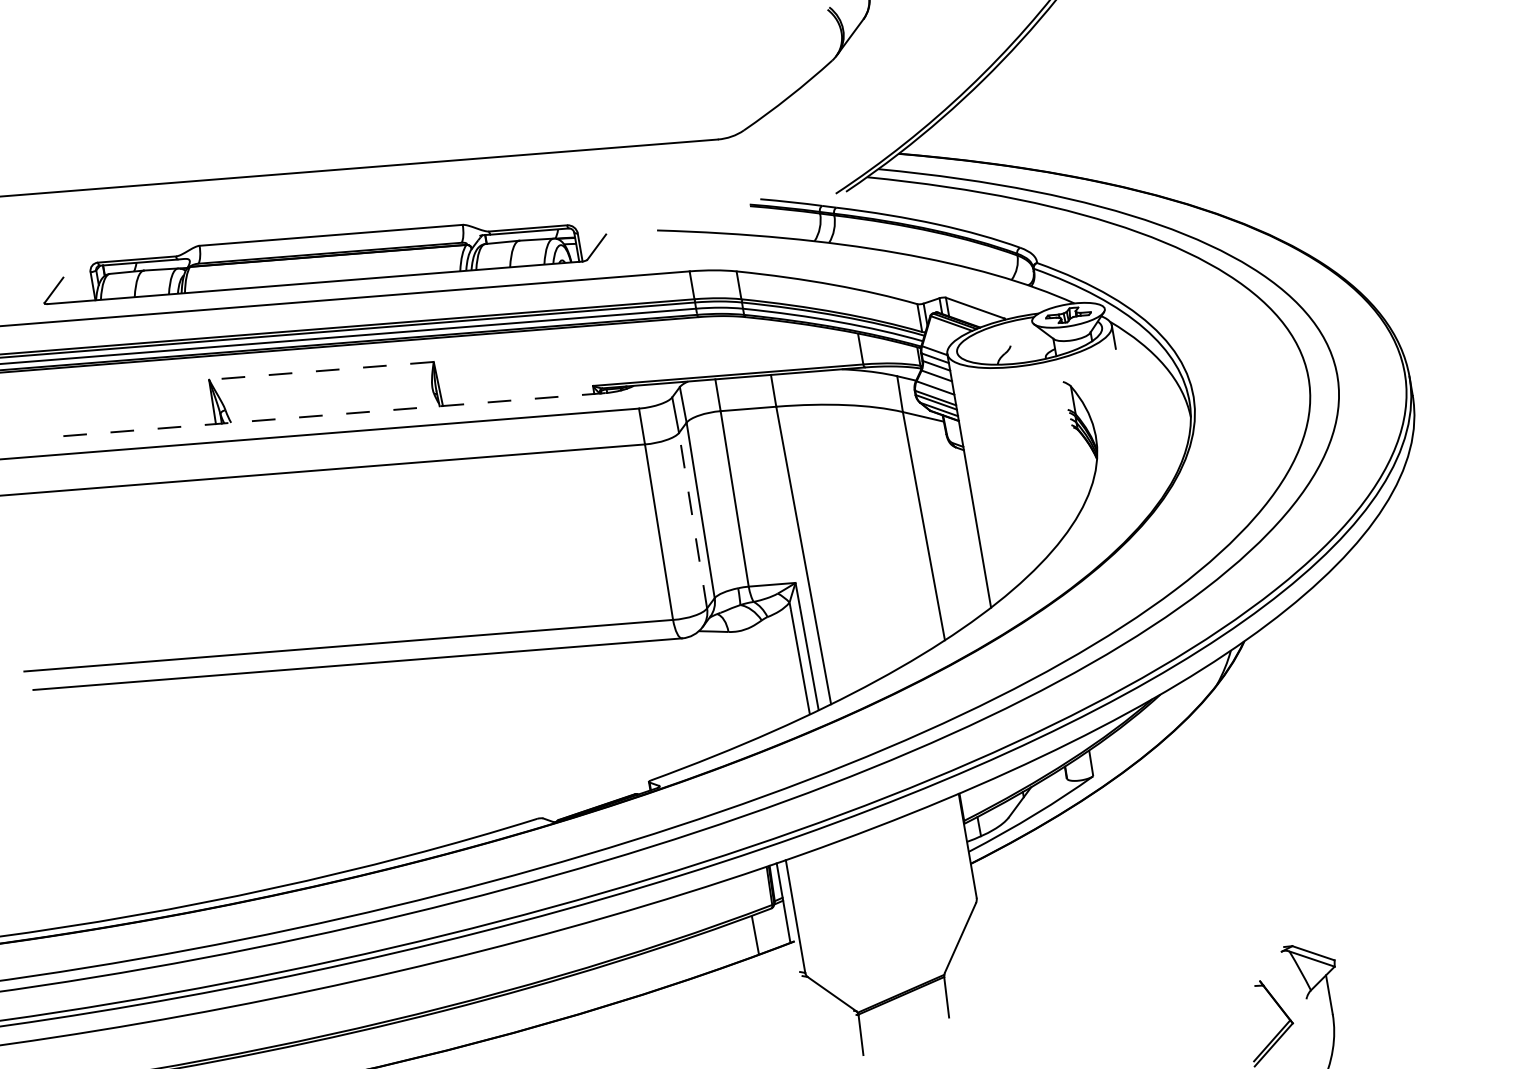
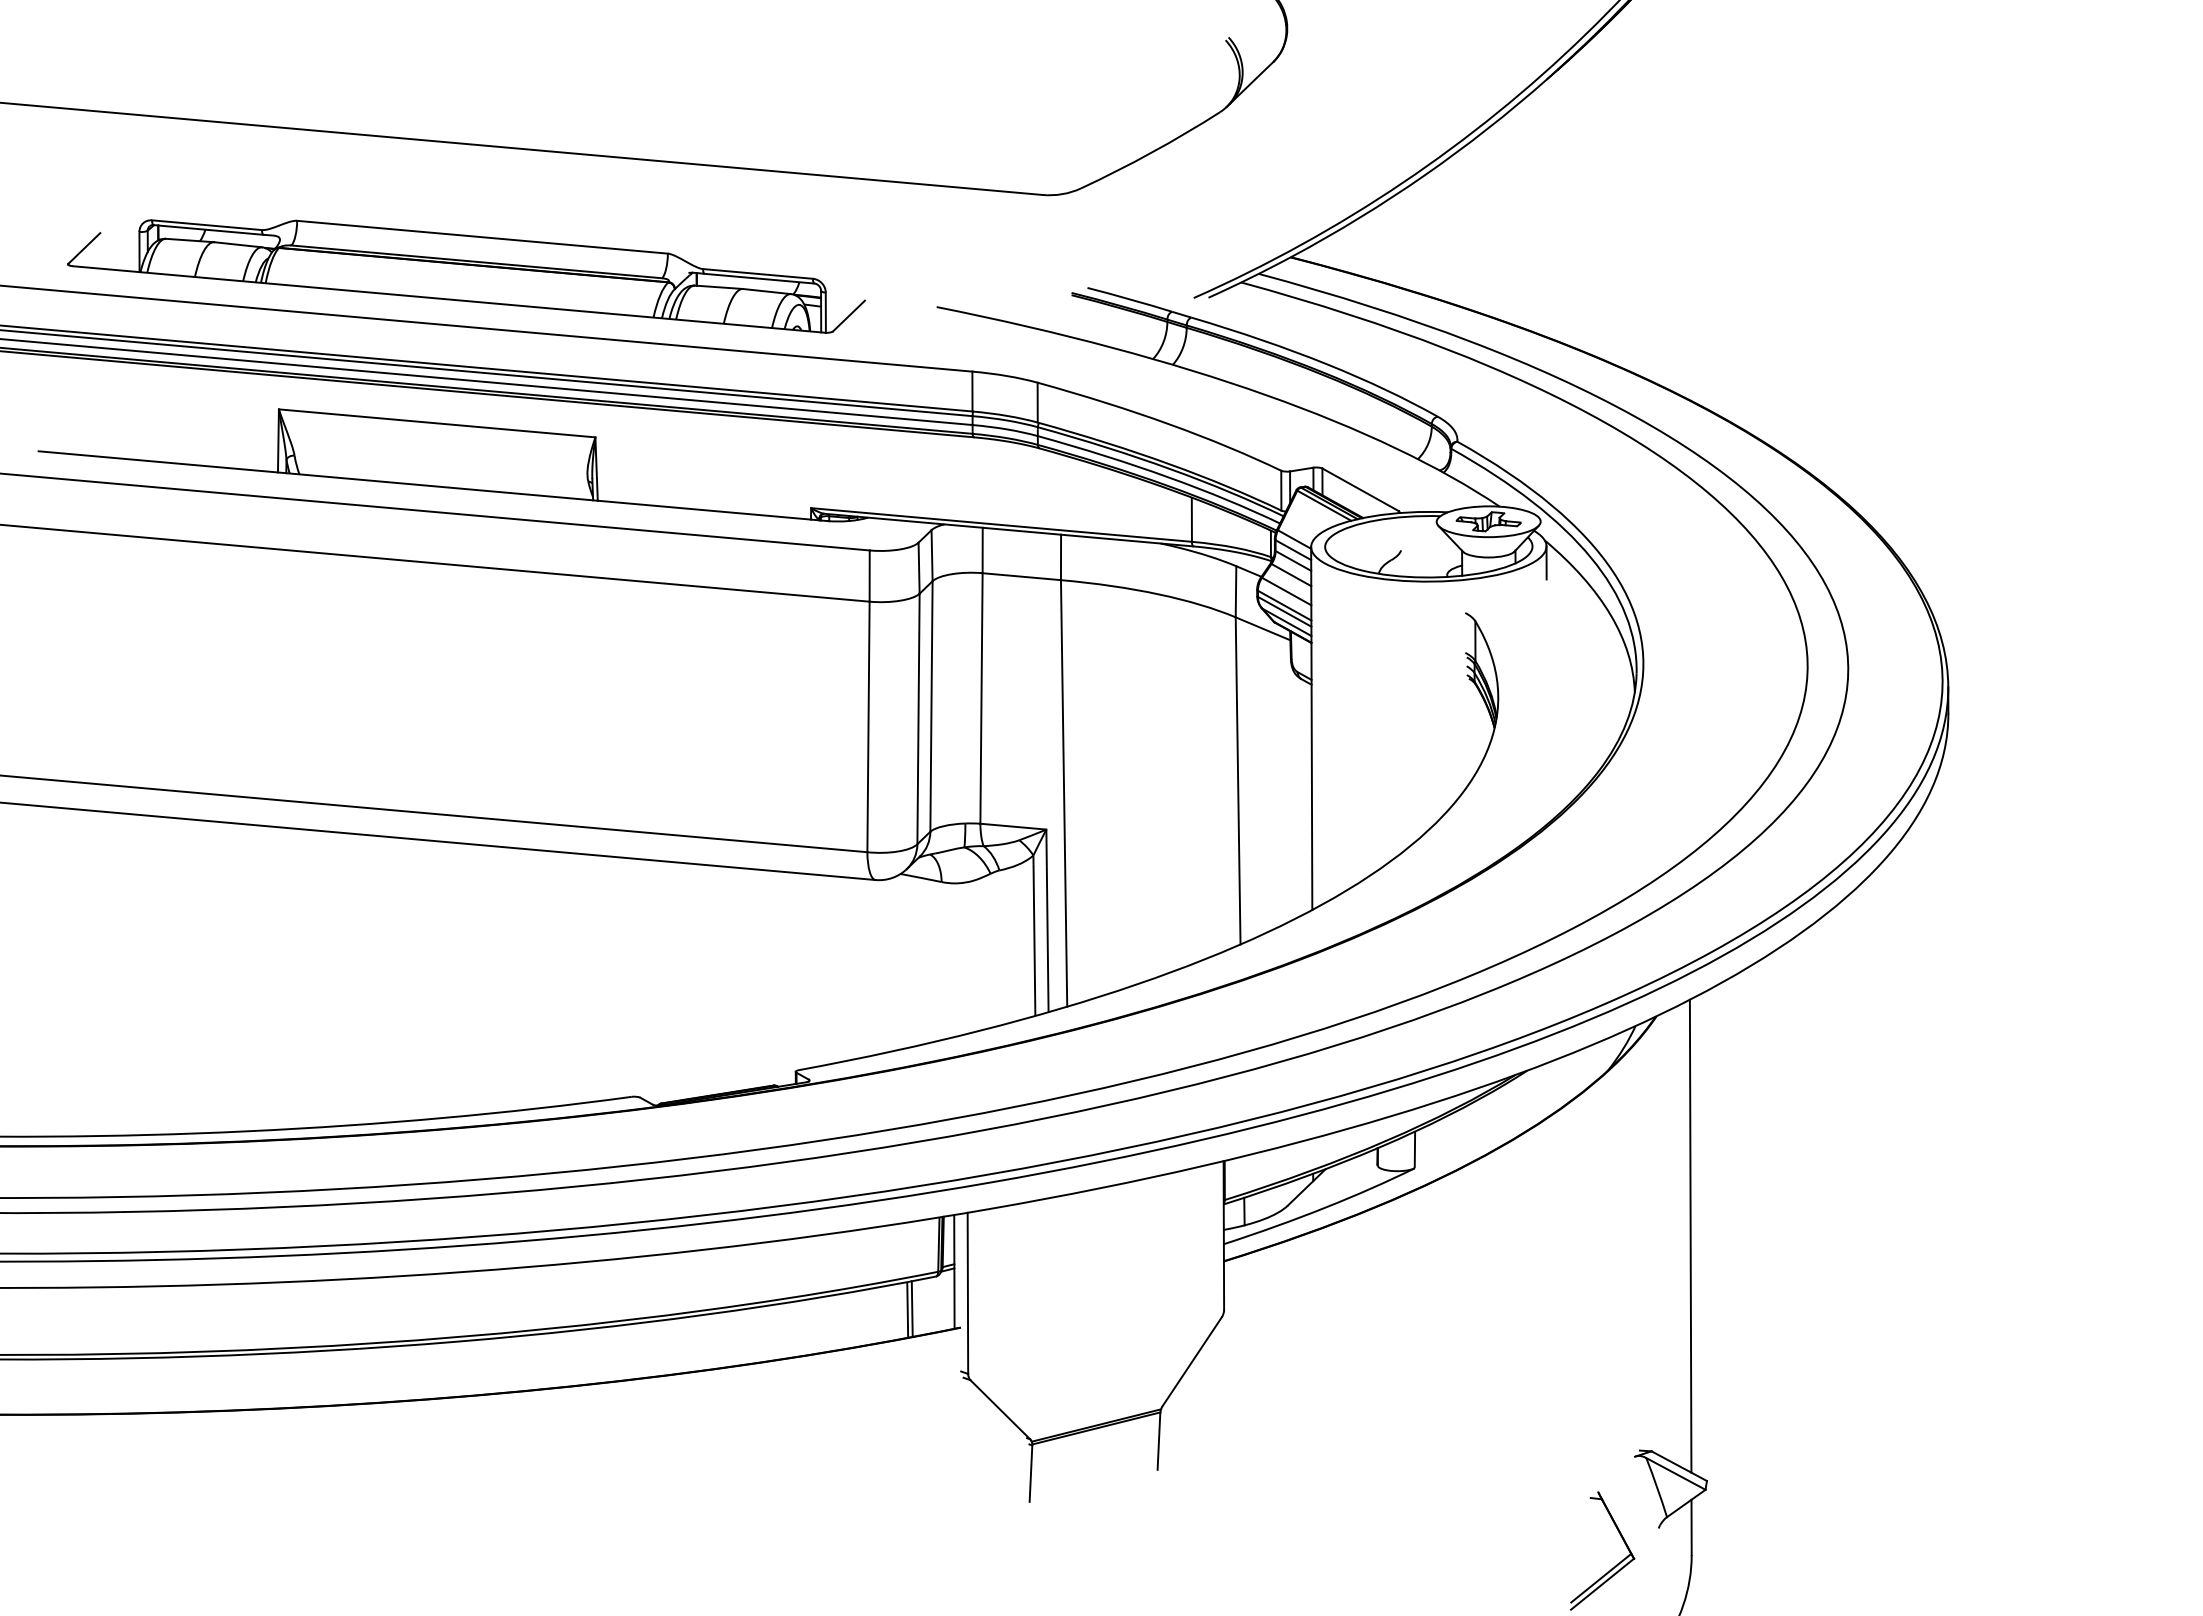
line: (321, 370) -> (437, 423), dashed -> solid
line: (325, 415) -> (432, 486), dashed -> solid
line: (693, 520) -> (918, 718), dashed -> solid
line: (1294, 790) -> (1690, 1235), added
line: (757, 933) -> (911, 1308), added

